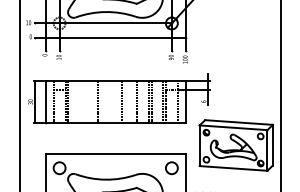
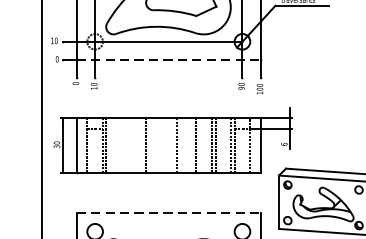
line: (116, 37) -> (169, 60), solid -> dashed
line: (116, 154) -> (169, 213), solid -> dashed

